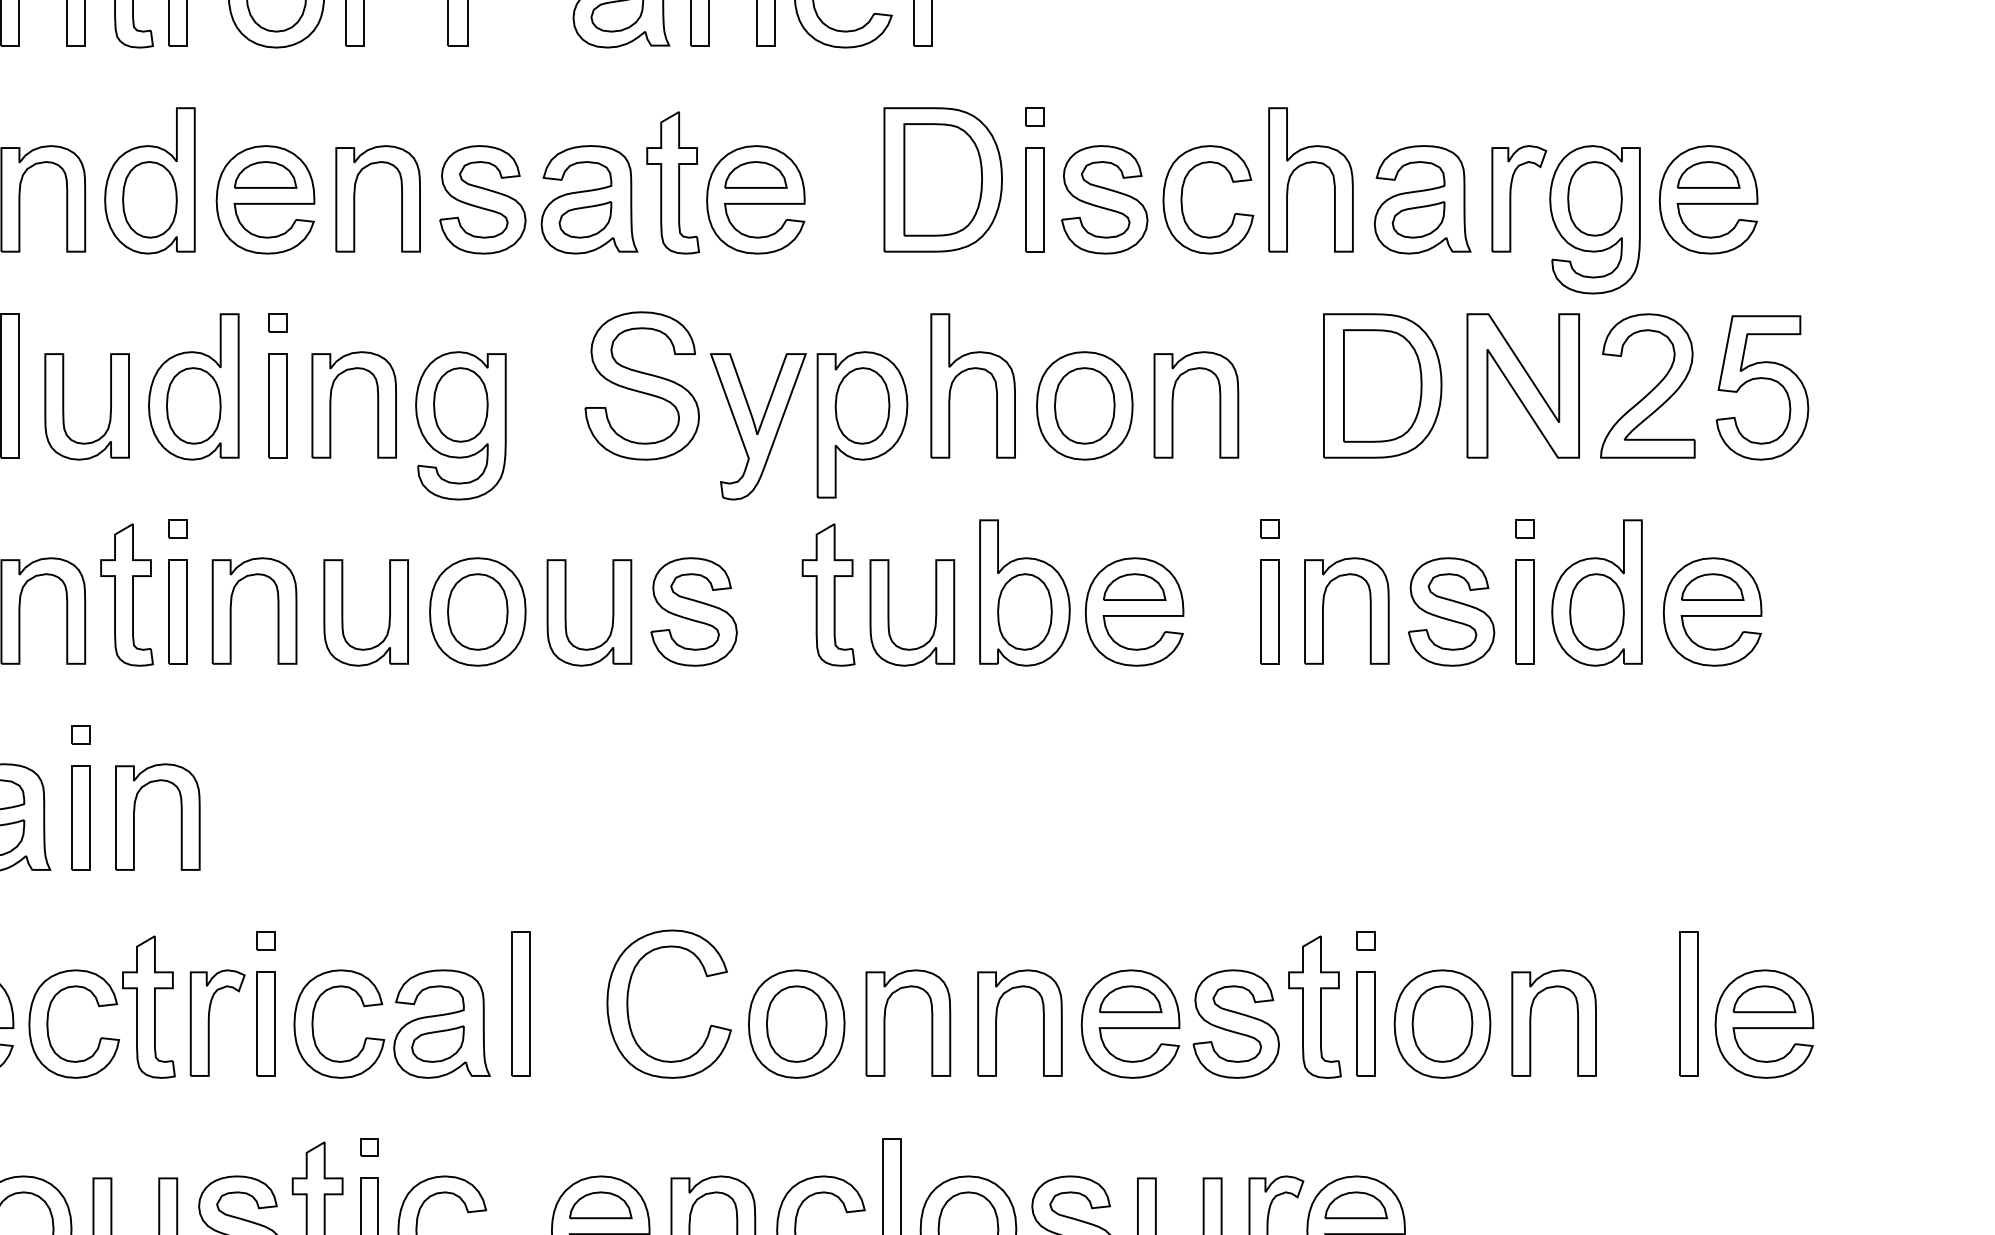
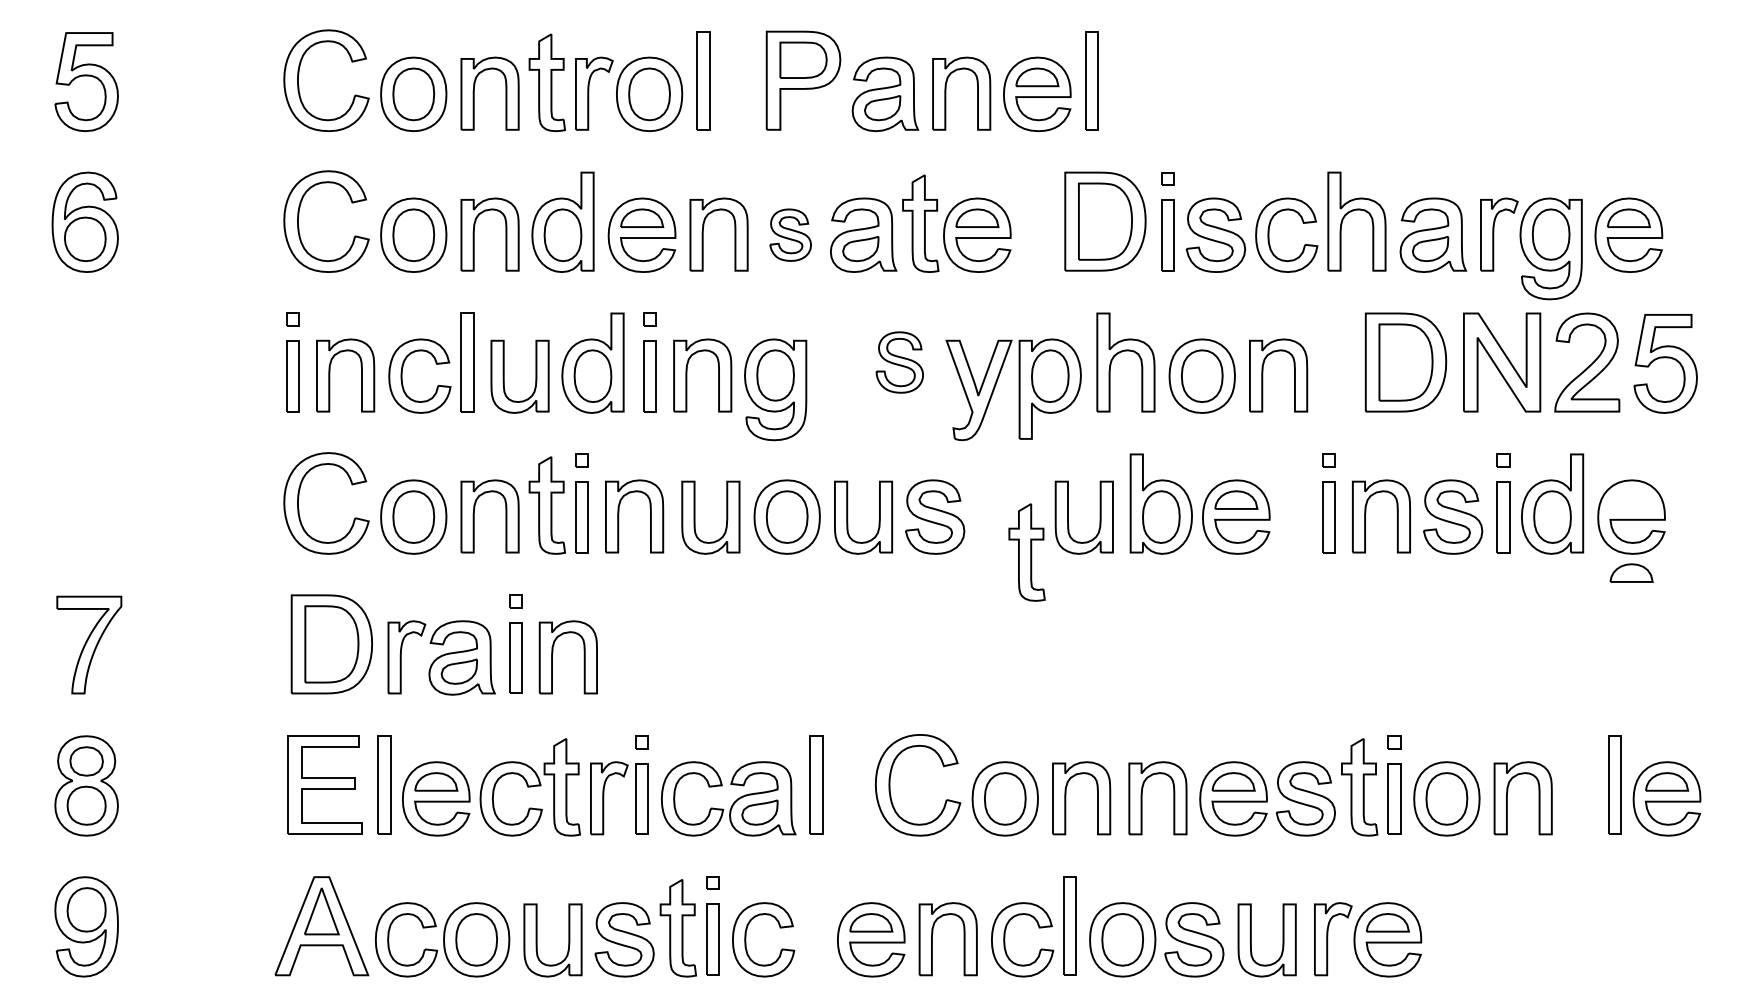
part: (482, 198) -> (790, 234), size x0.7
part: (642, 385) -> (899, 362), size x0.6
part: (1712, 586) -> (1631, 572), moved
part: (827, 595) -> (1026, 552), moved

